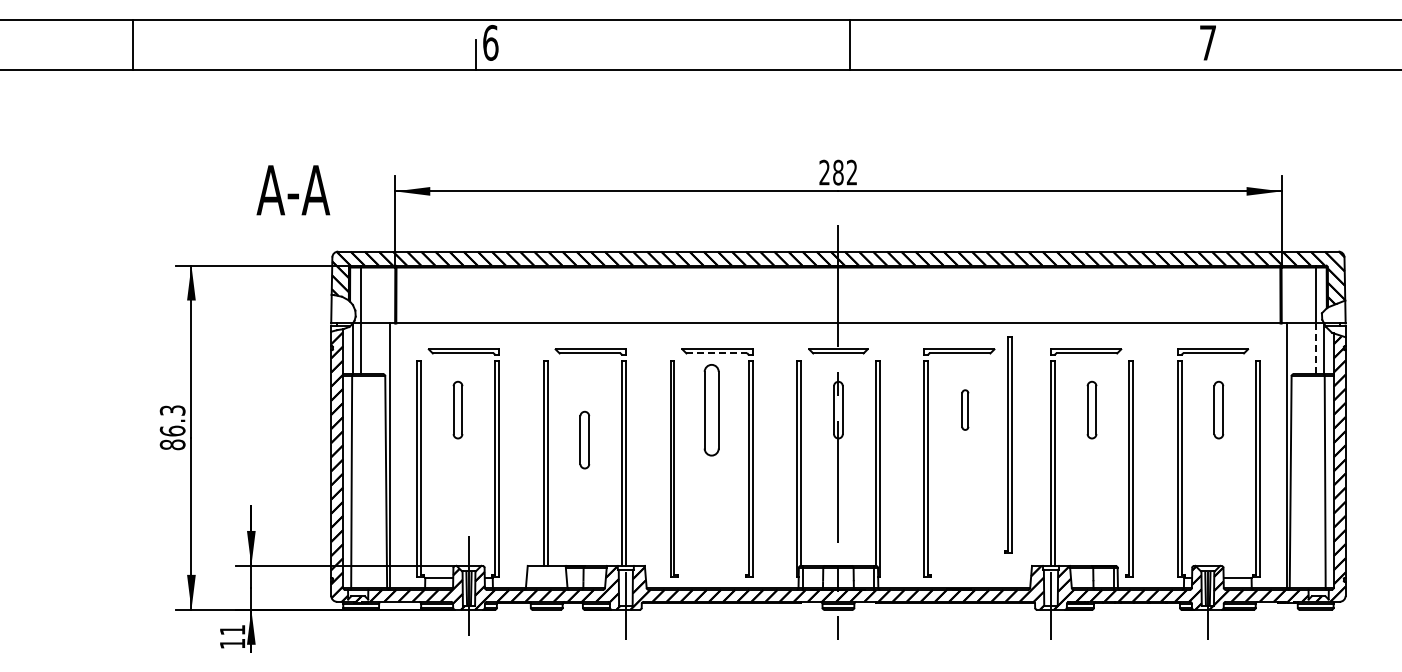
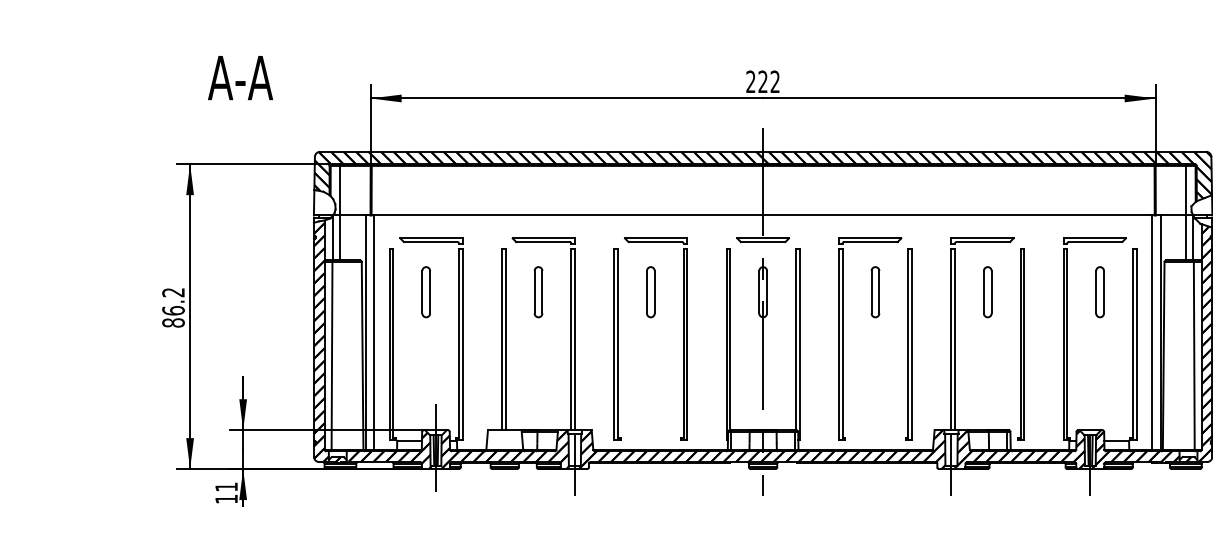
text: (838, 172) -> (763, 81), 282 -> 222
text: (293, 190) -> (240, 78), moved
line: (1315, 349) -> (1185, 238), dashed -> solid
line: (717, 353) -> (656, 242), dashed -> solid
part: (711, 409) -> (650, 291), size x0.62
part: (965, 409) -> (875, 291), size x1.43
text: (172, 410) -> (173, 292), 86.3 -> 86.2
part: (584, 439) -> (538, 291), moved
part: (1008, 444) -> (908, 343), moved
line: (399, 456) -> (374, 333), added
line: (1277, 456) -> (1152, 333), added

